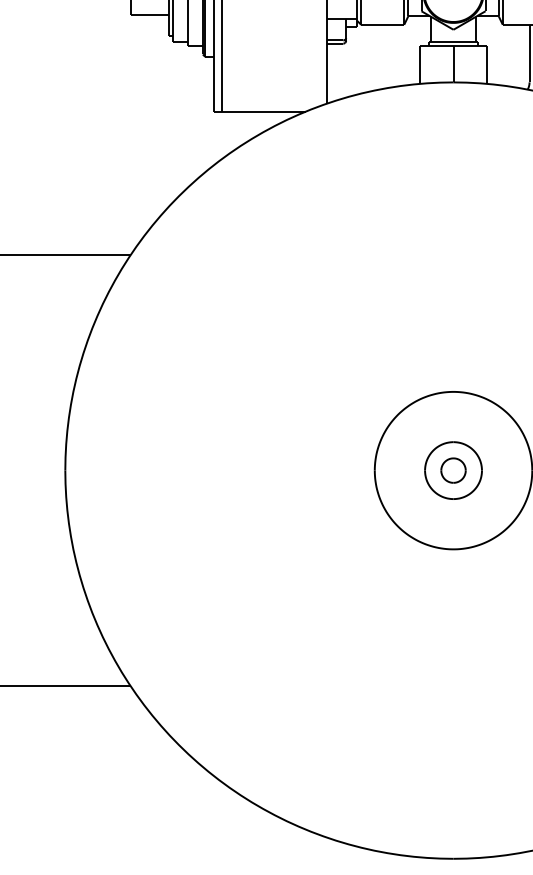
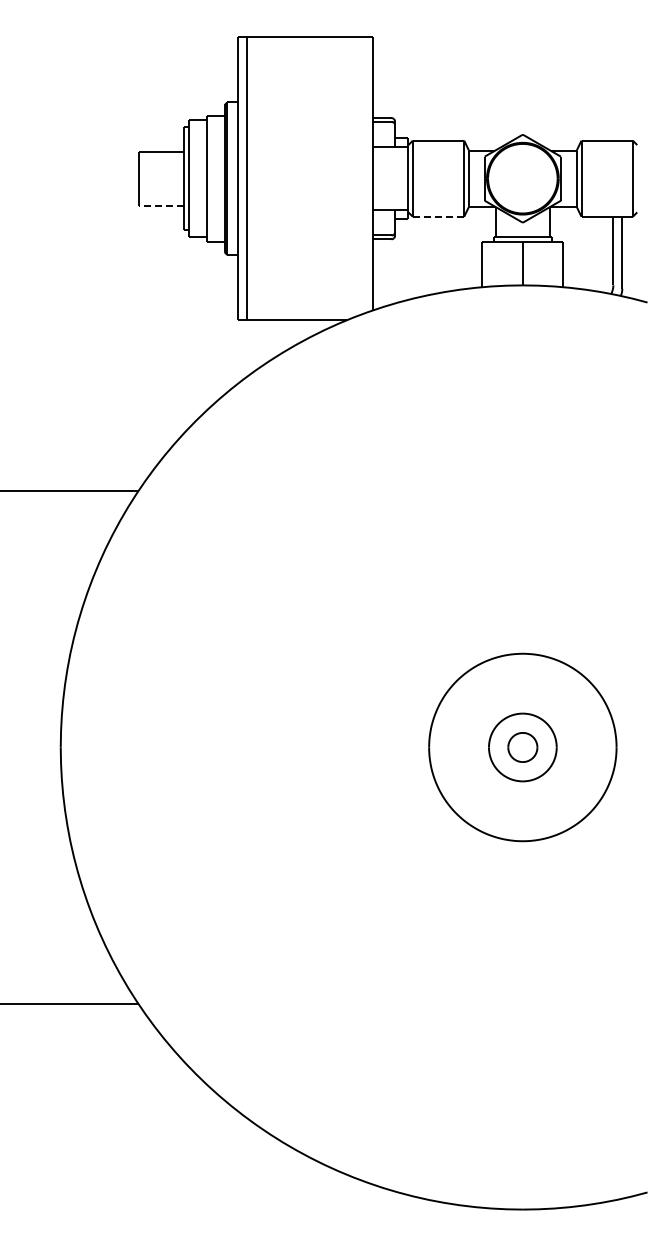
line: (149, 15) -> (161, 205), solid -> dashed
line: (382, 24) -> (438, 216), solid -> dashed

